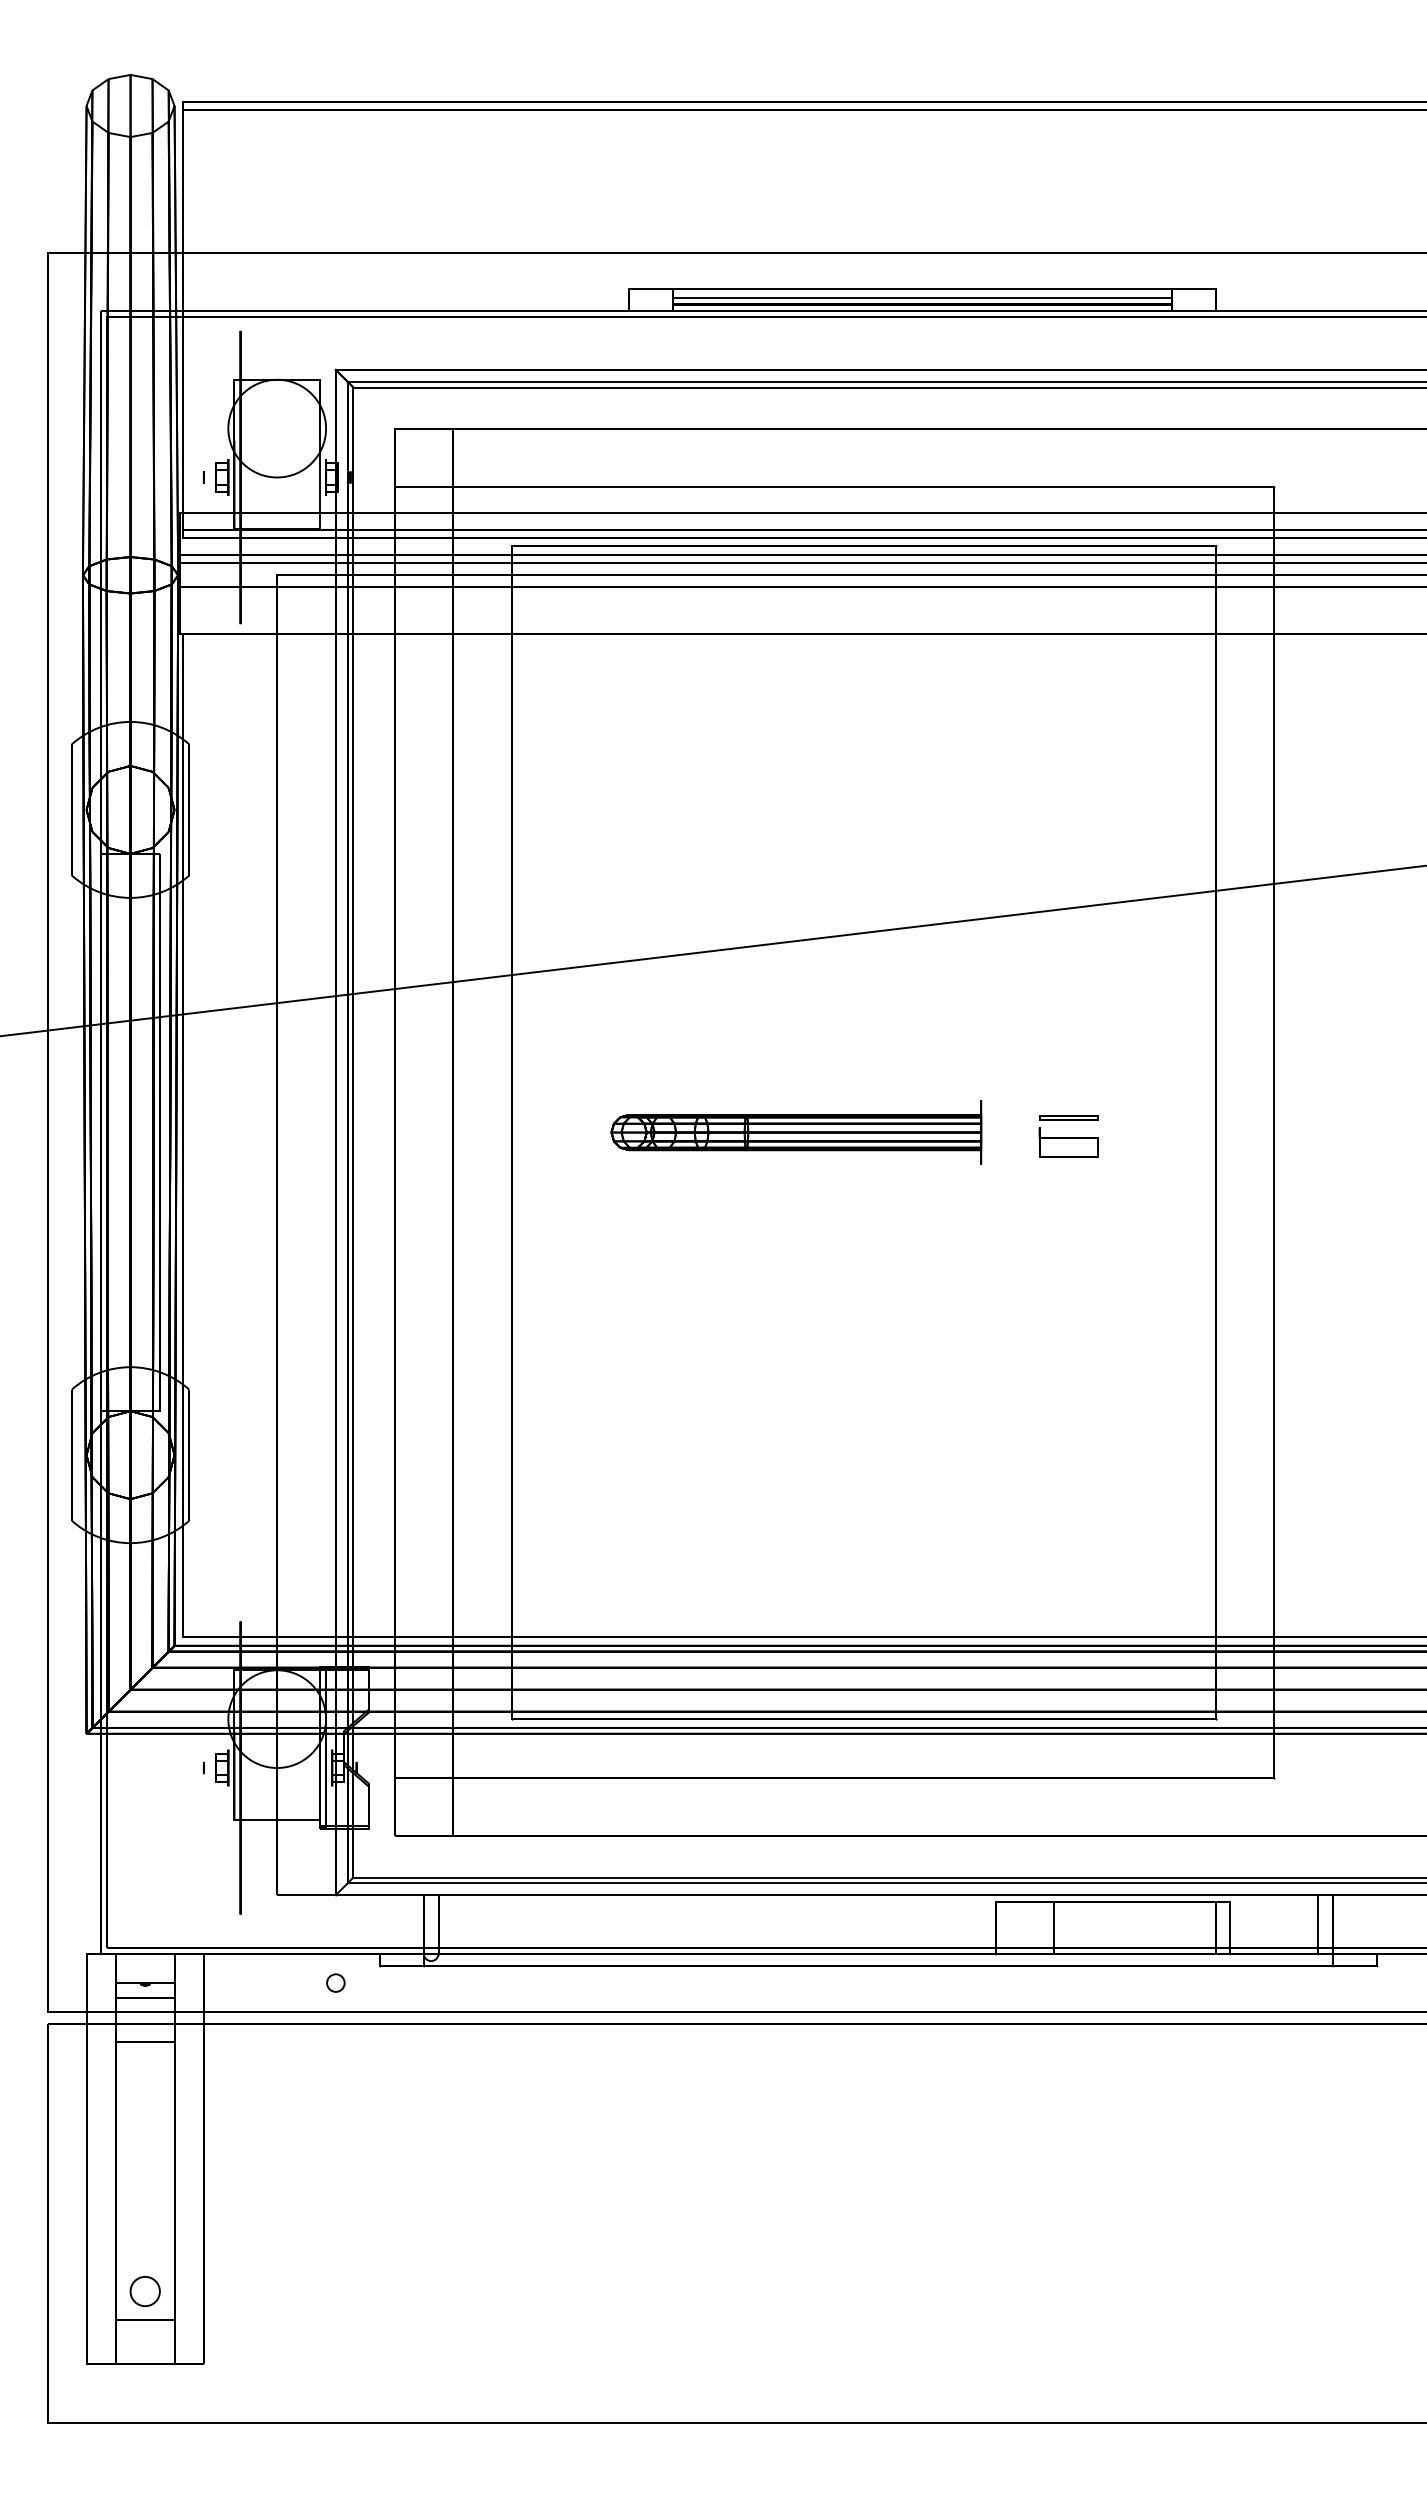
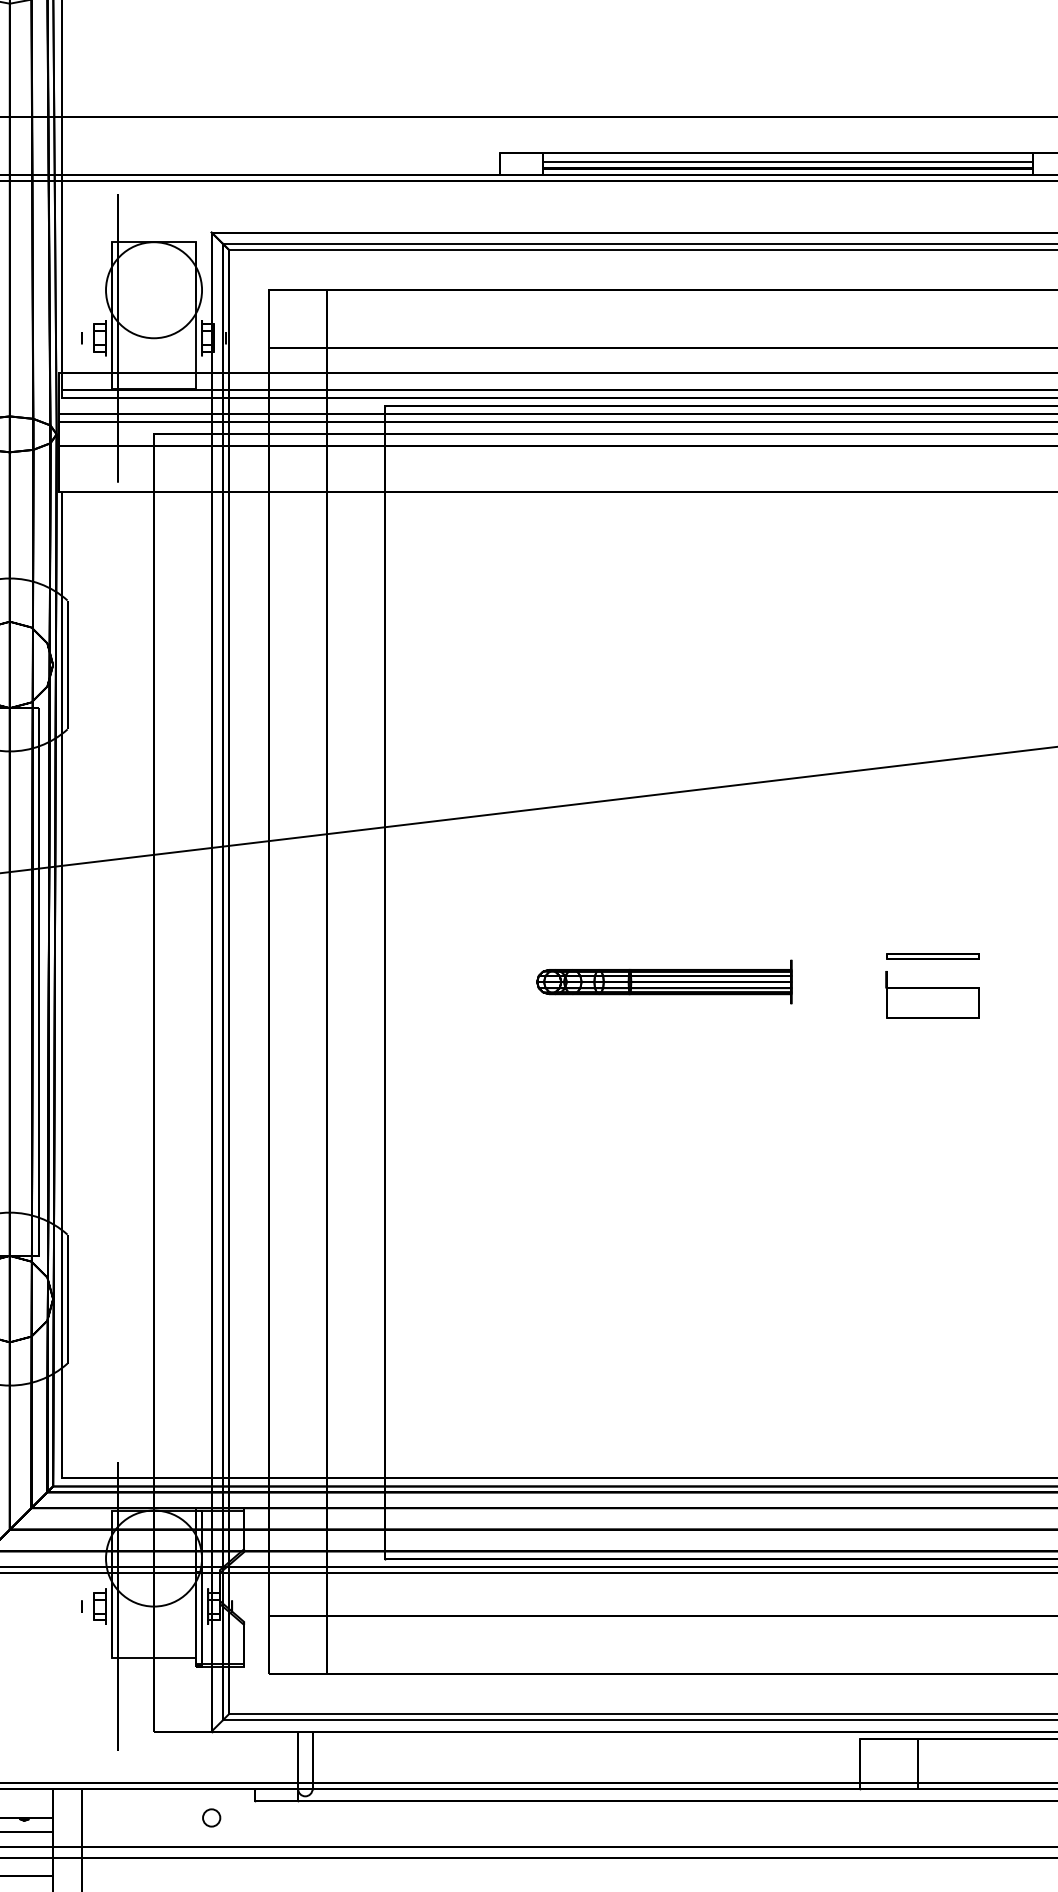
part: (796, 1132) -> (664, 981), size x0.7
part: (1068, 1136) -> (931, 985), size x1.6

